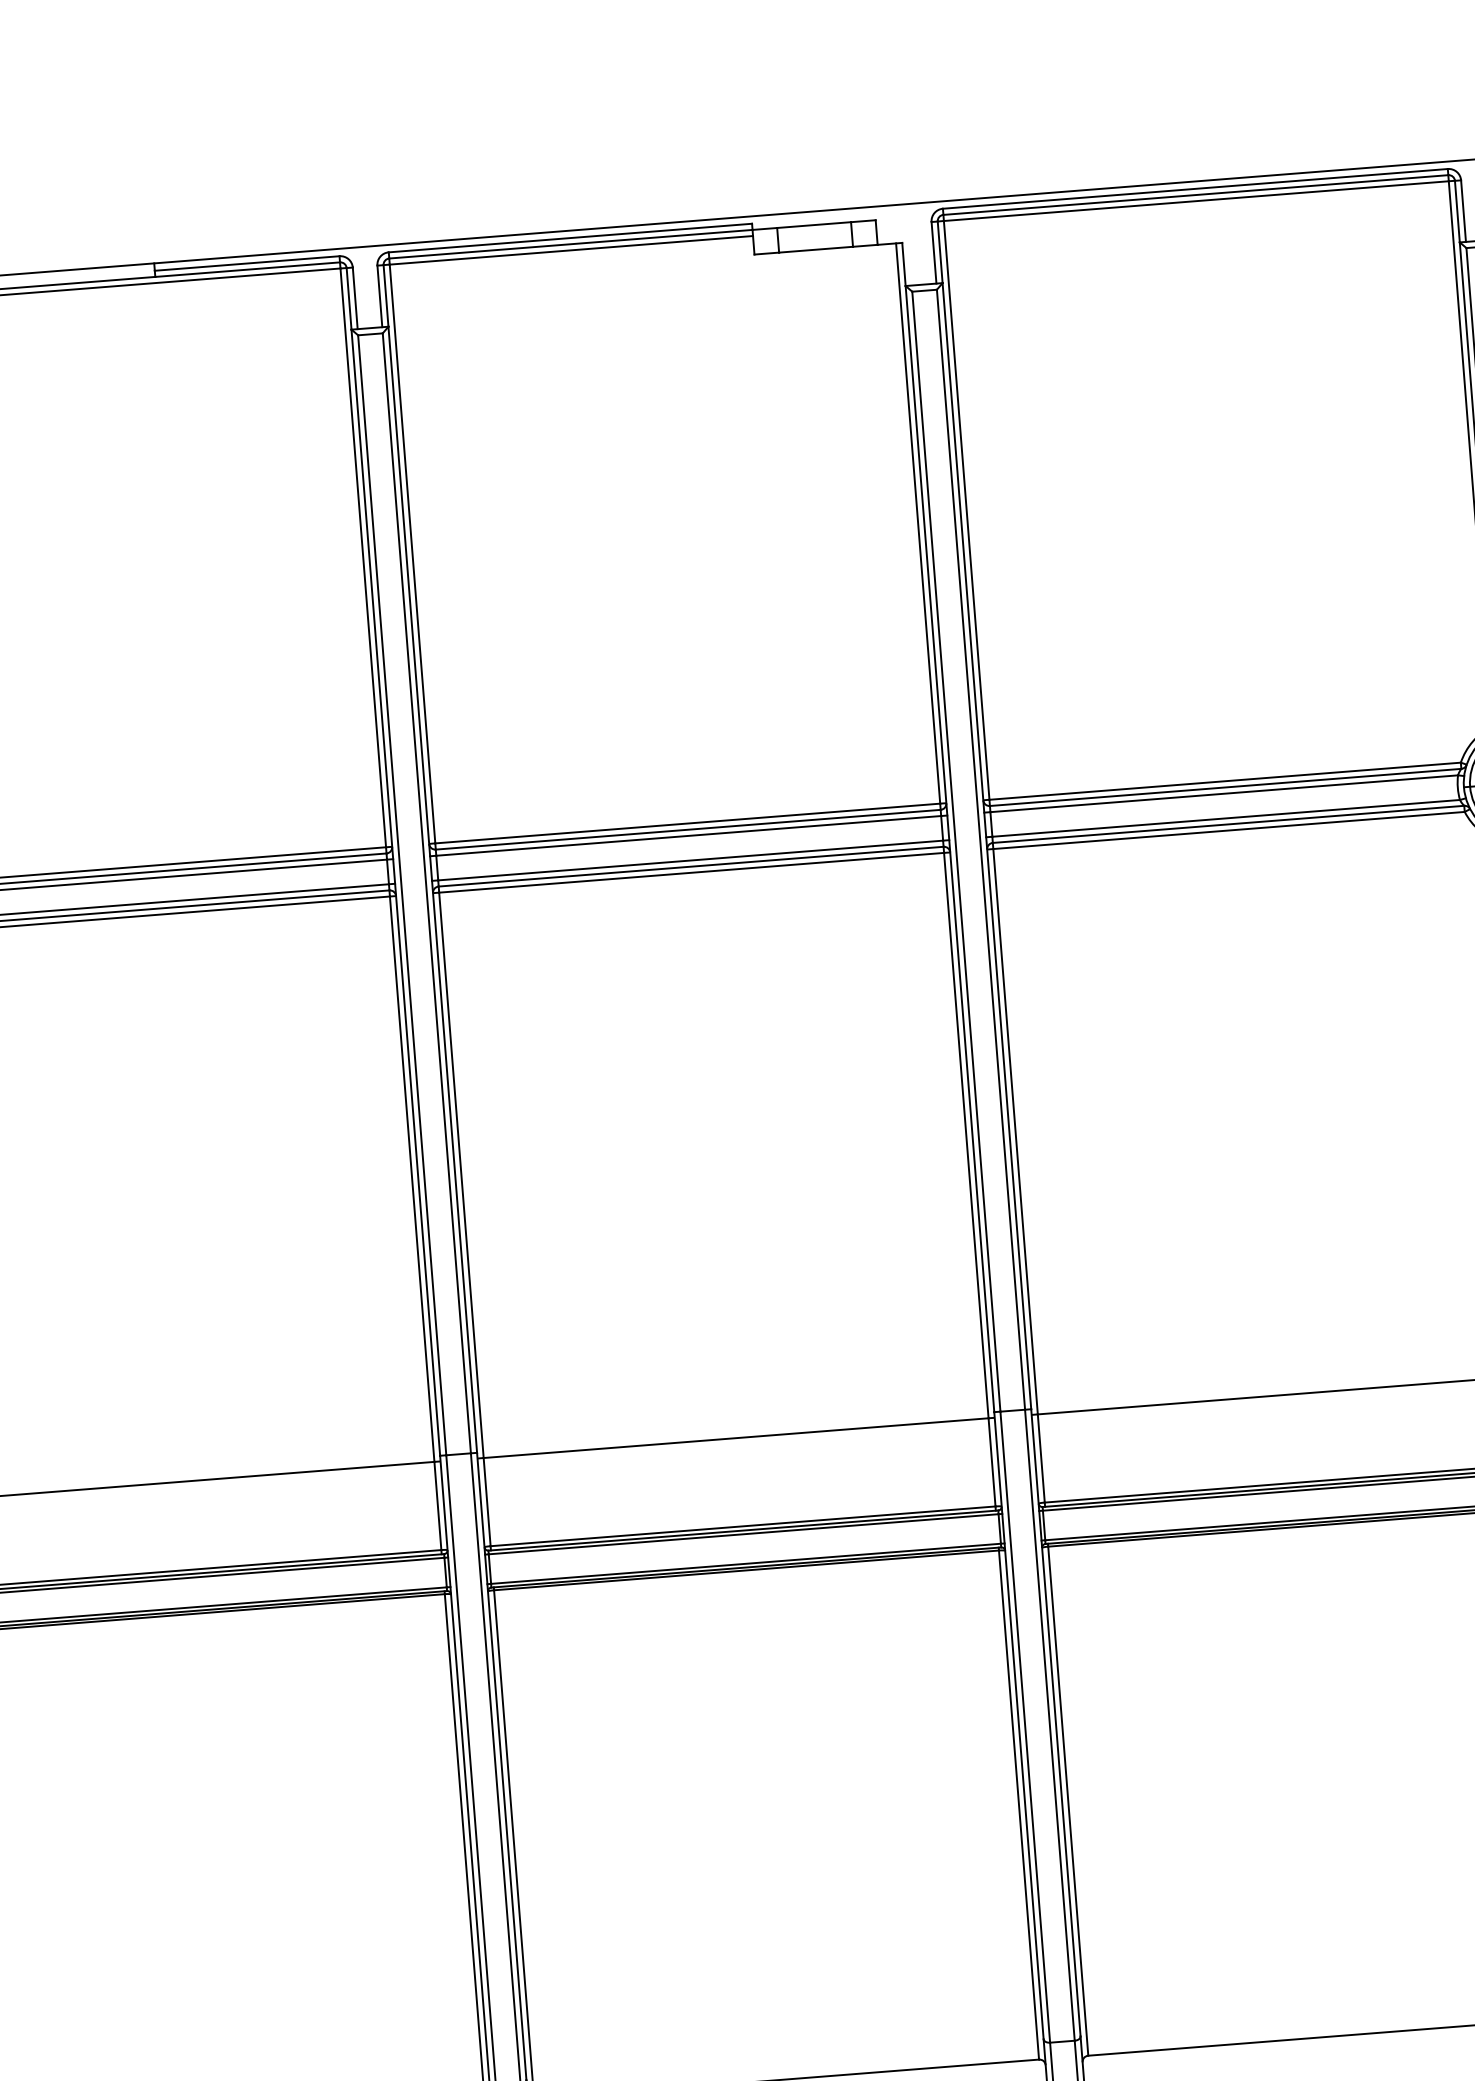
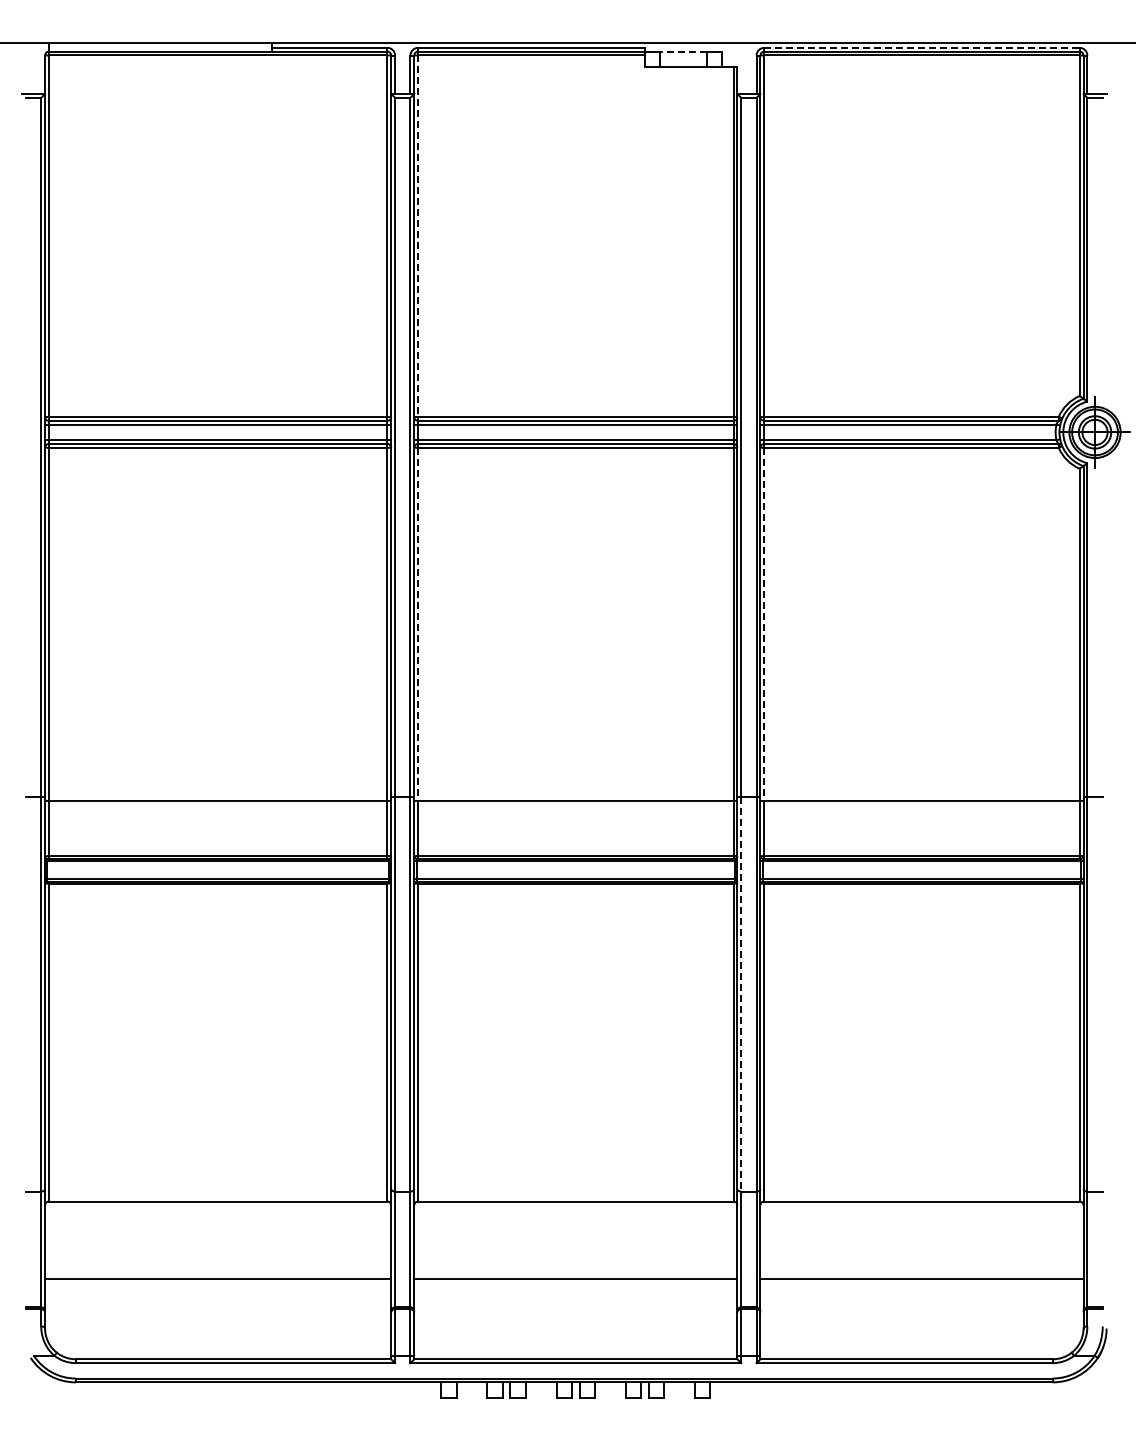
line: (1194, 188) -> (921, 47), solid -> dashed
line: (814, 224) -> (683, 51), solid -> dashed
line: (413, 554) -> (418, 236), solid -> dashed
line: (1015, 1131) -> (764, 624), solid -> dashed
line: (462, 1175) -> (418, 624), solid -> dashed
line: (1025, 1727) -> (741, 994), solid -> dashed

